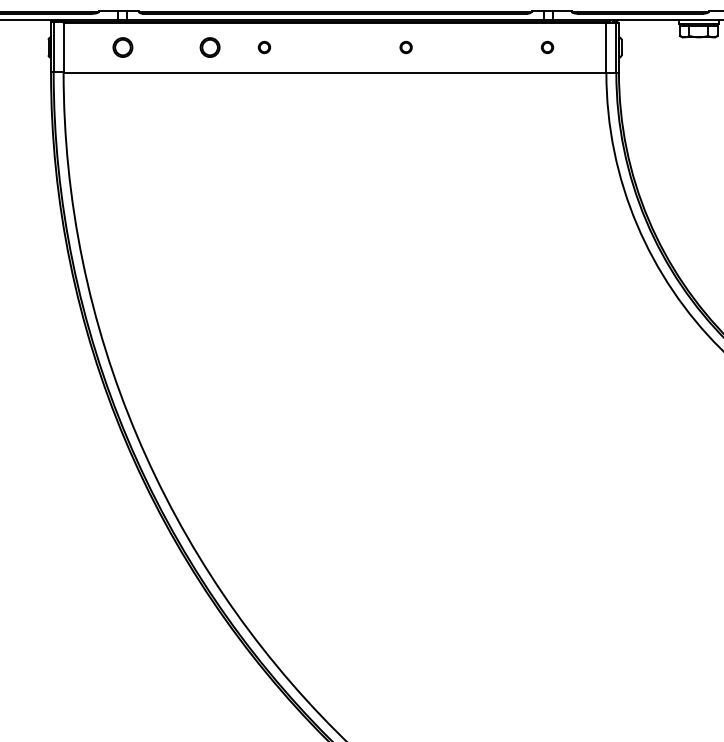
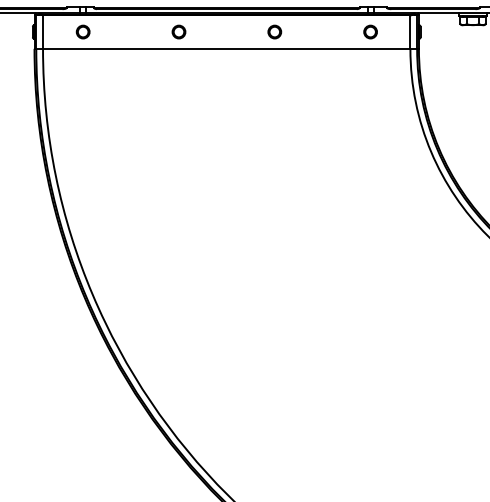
part: (209, 46) -> (141, 31), removed
part: (263, 46) -> (178, 31), size x1.67
part: (405, 46) -> (274, 31), size x1.67
part: (547, 46) -> (370, 31), size x1.67

